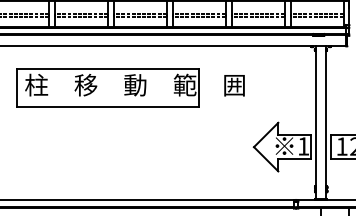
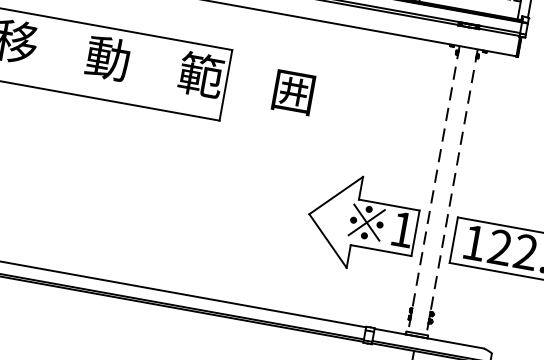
line: (316, 122) -> (434, 189), solid -> dashed
line: (325, 122) -> (451, 192), solid -> dashed

